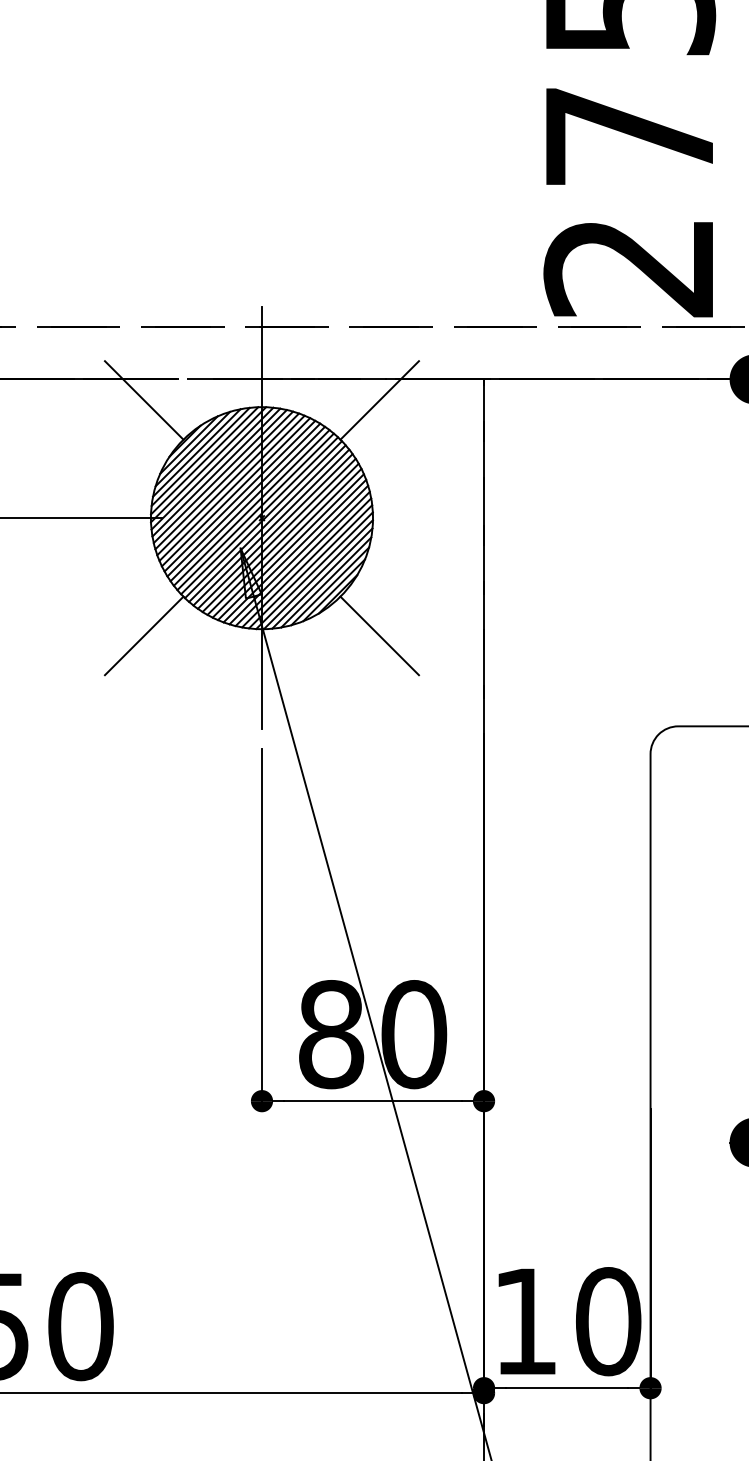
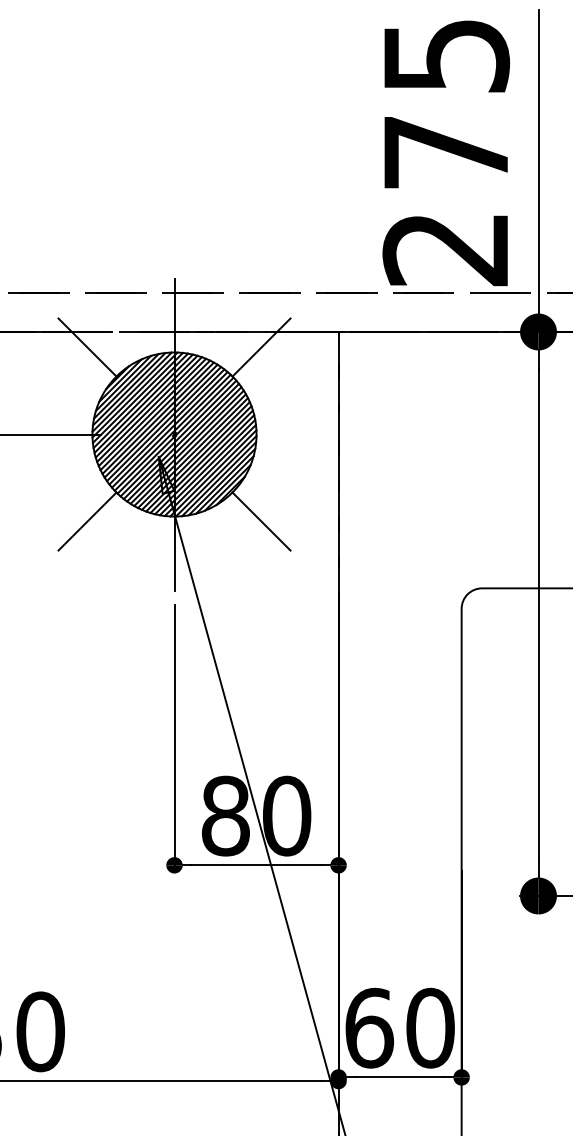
text: (525, 1320) -> (369, 1027), 10 -> 60

